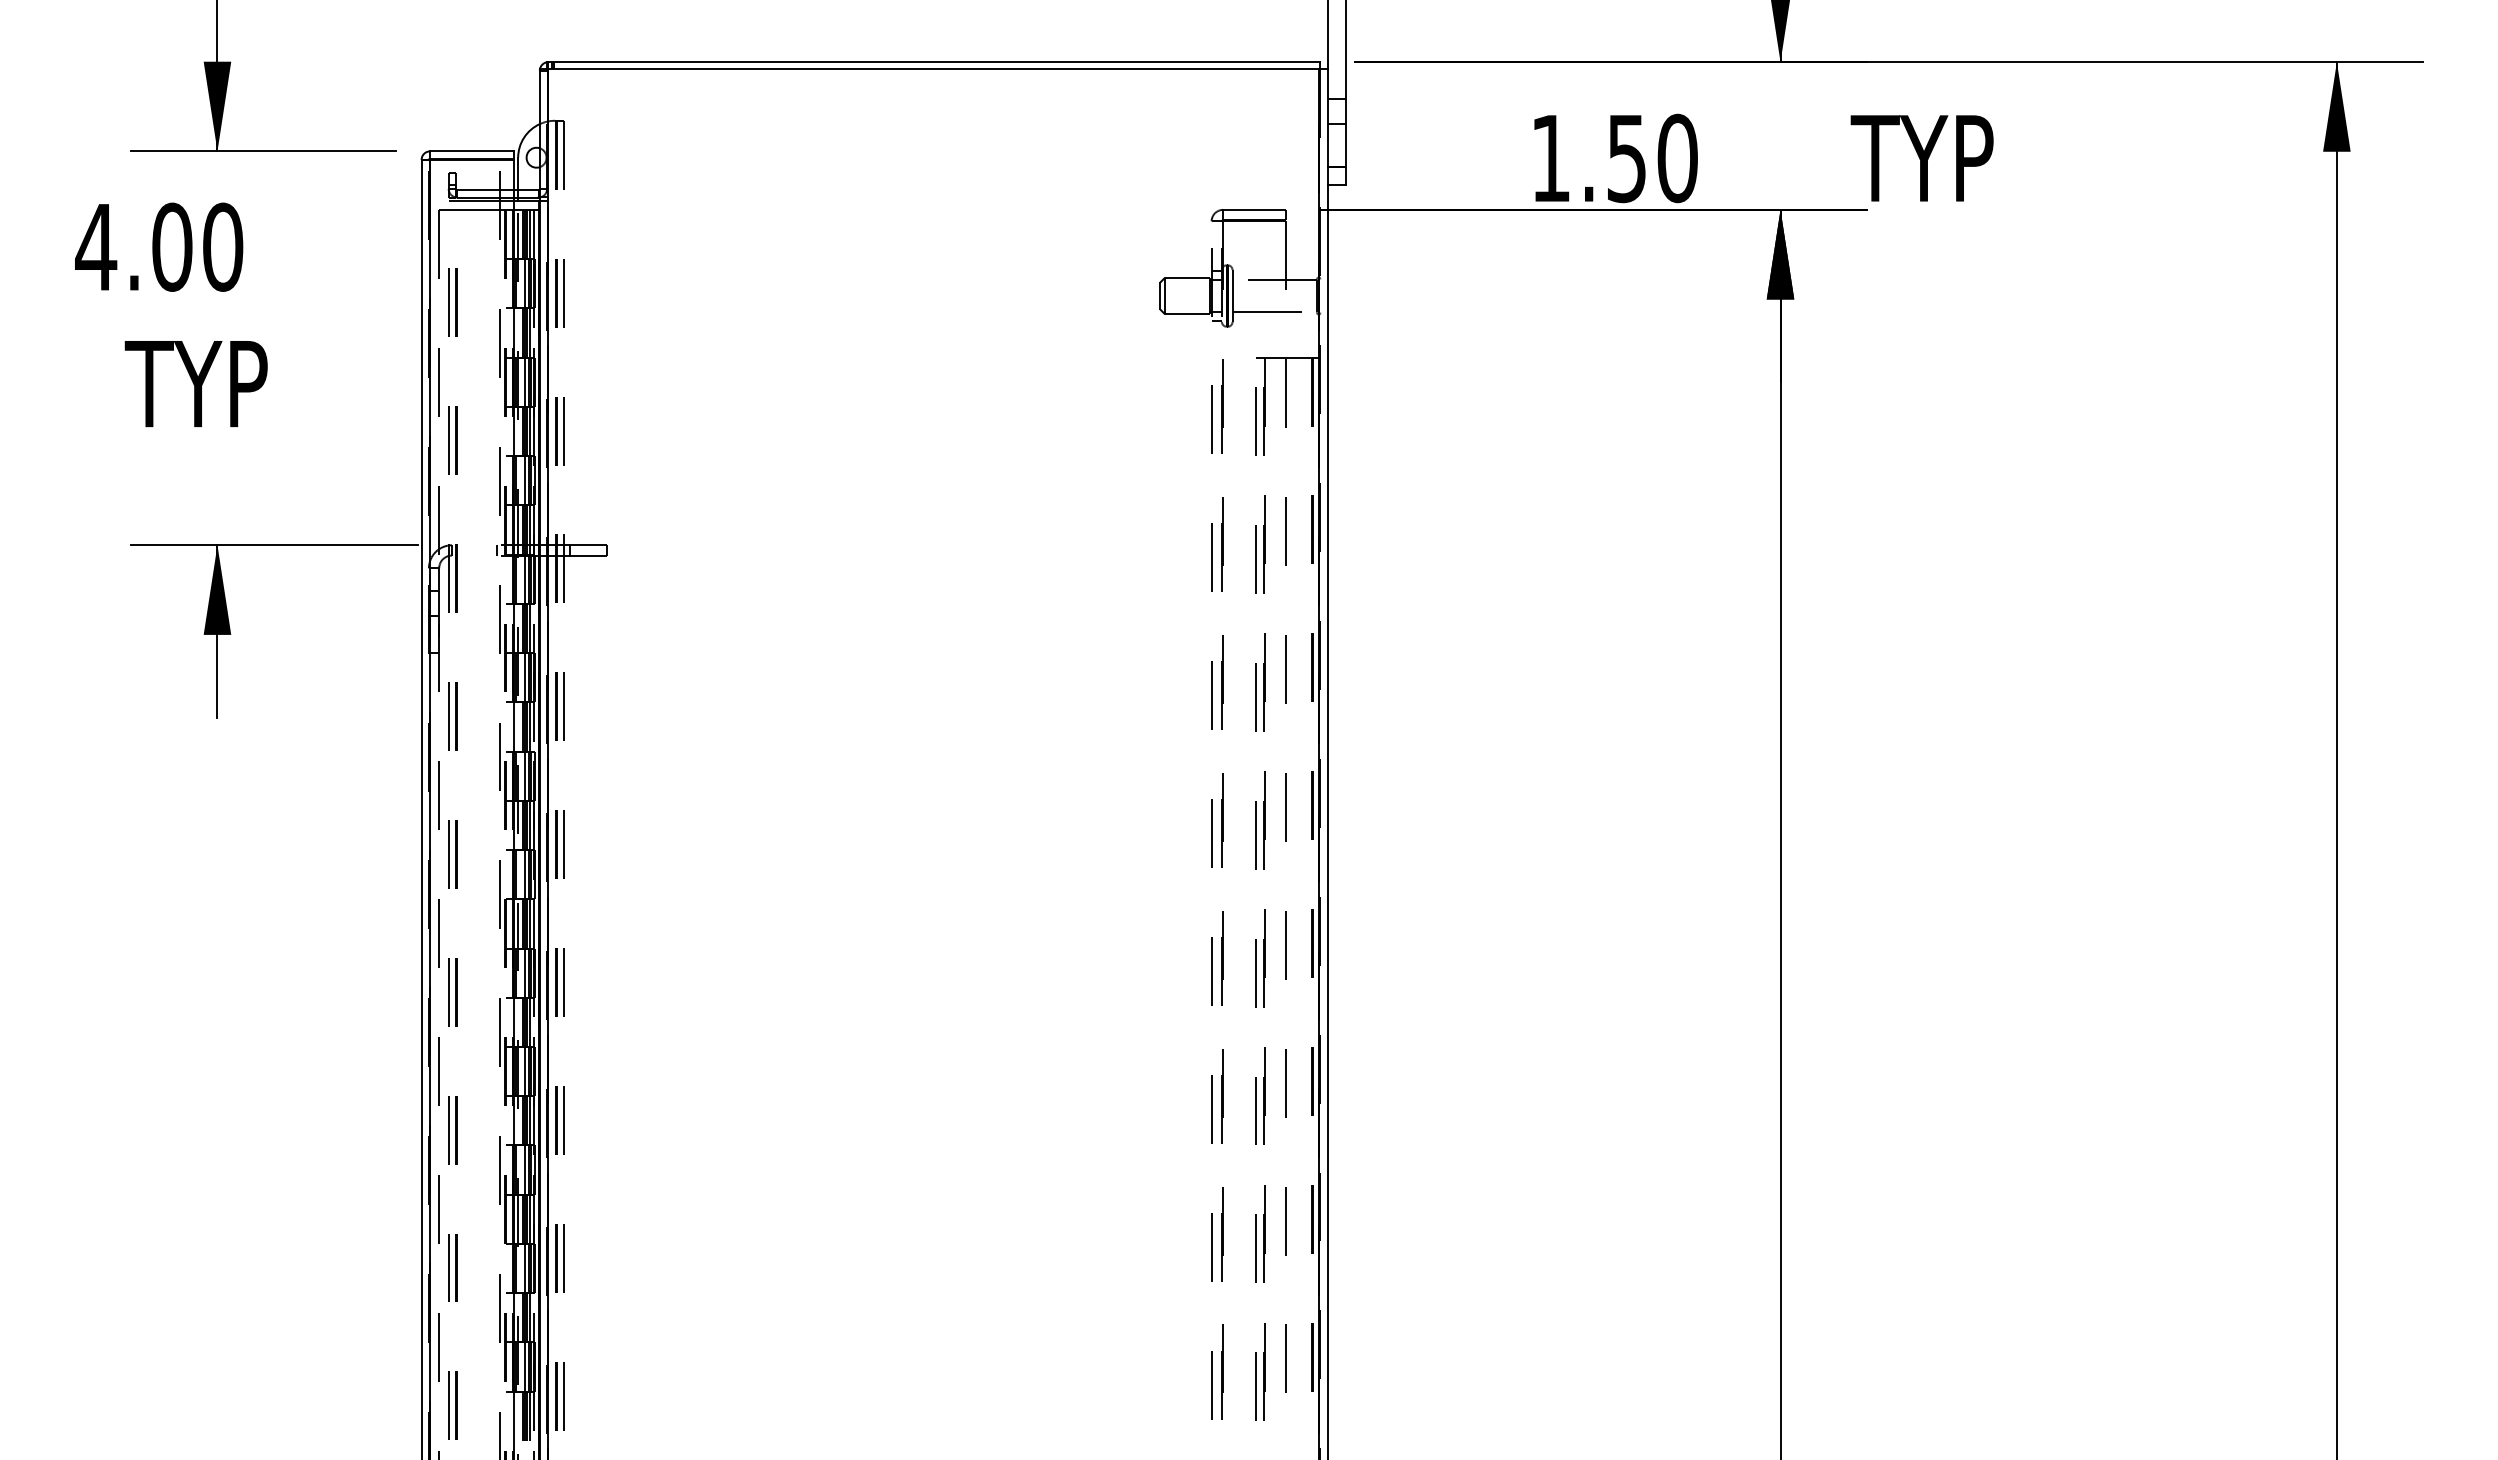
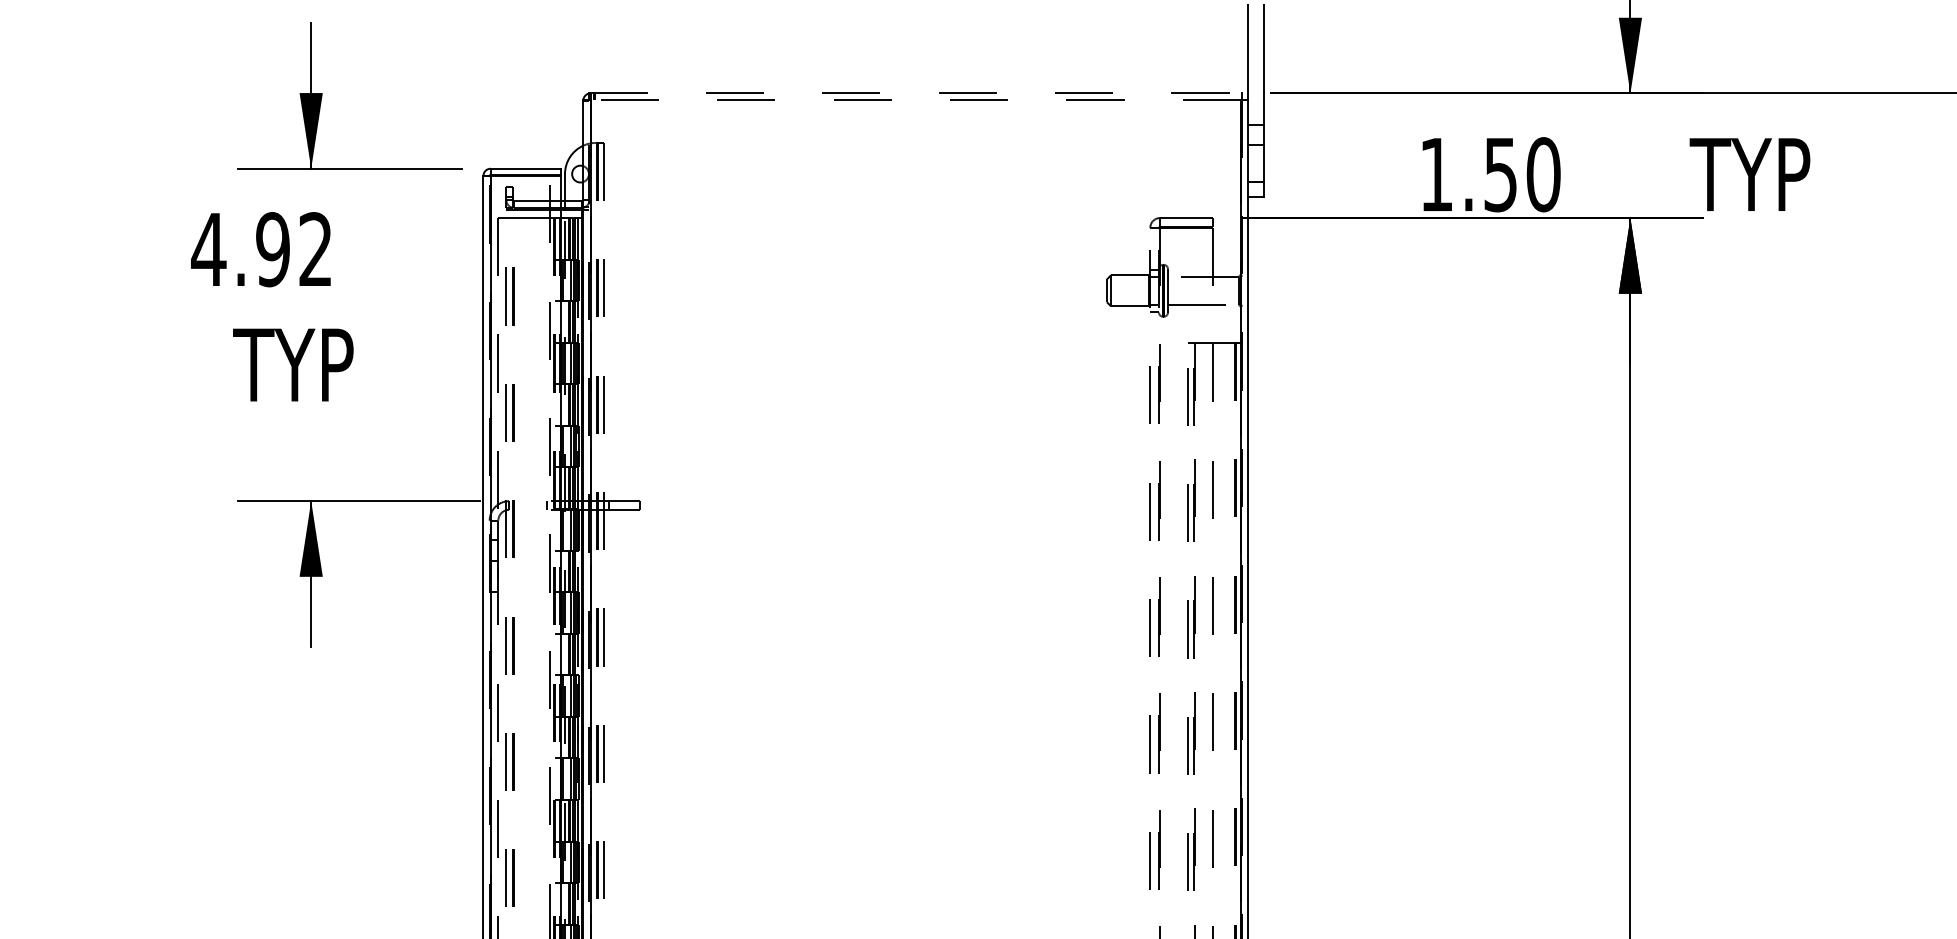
line: (933, 62) -> (915, 93), solid -> dashed
line: (933, 69) -> (915, 99), solid -> dashed
text: (197, 246) -> (294, 249), 4.00 -> 4.92

